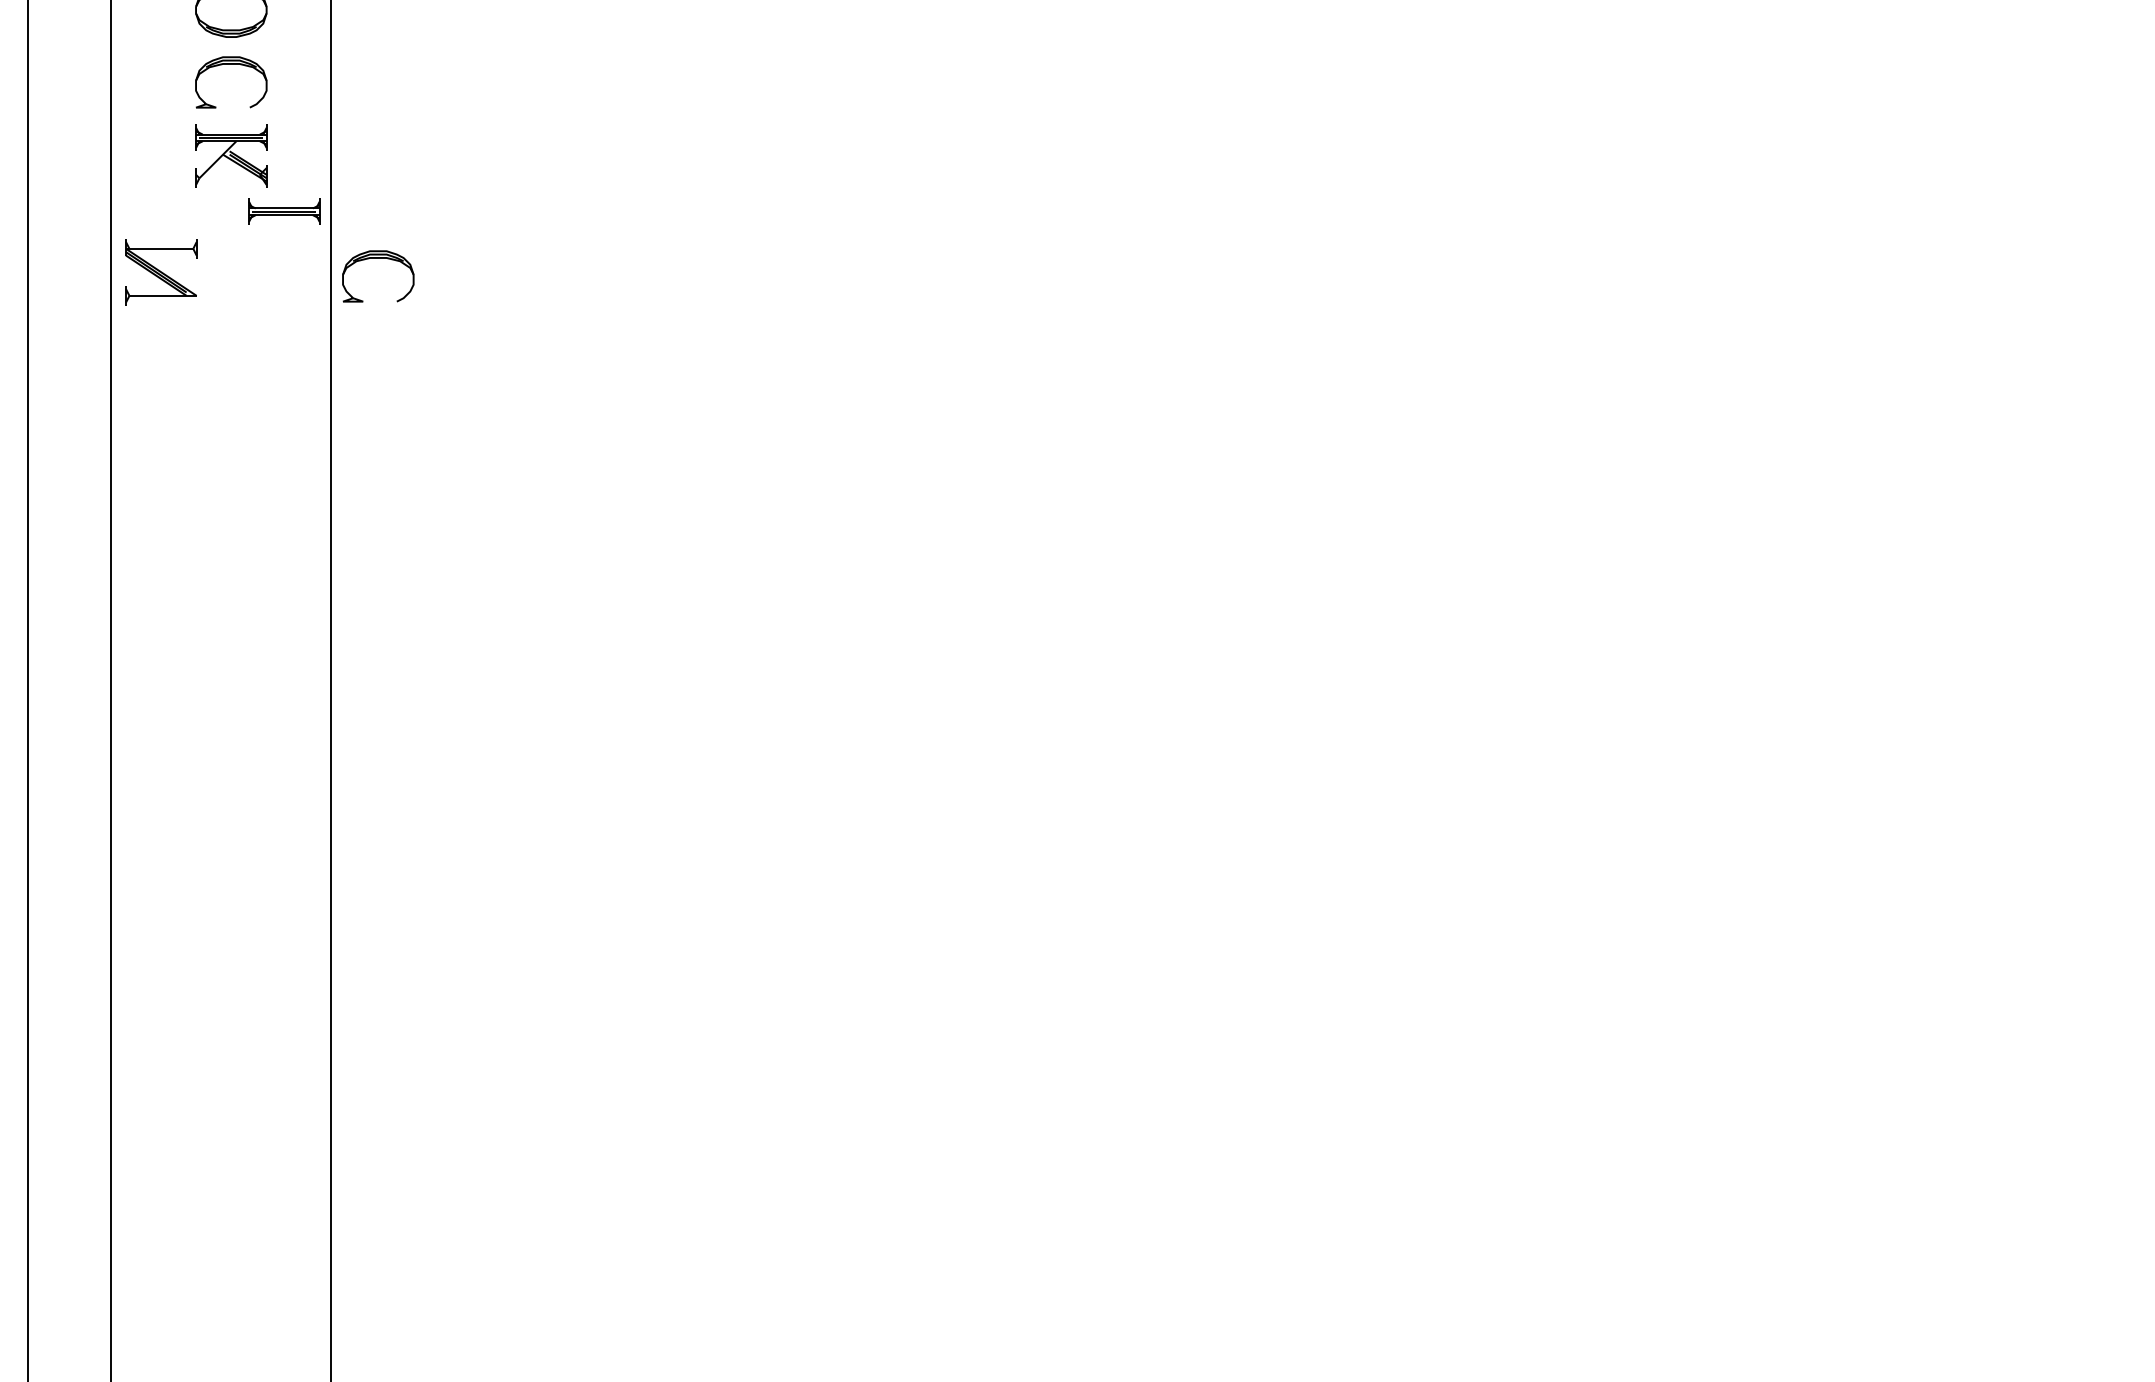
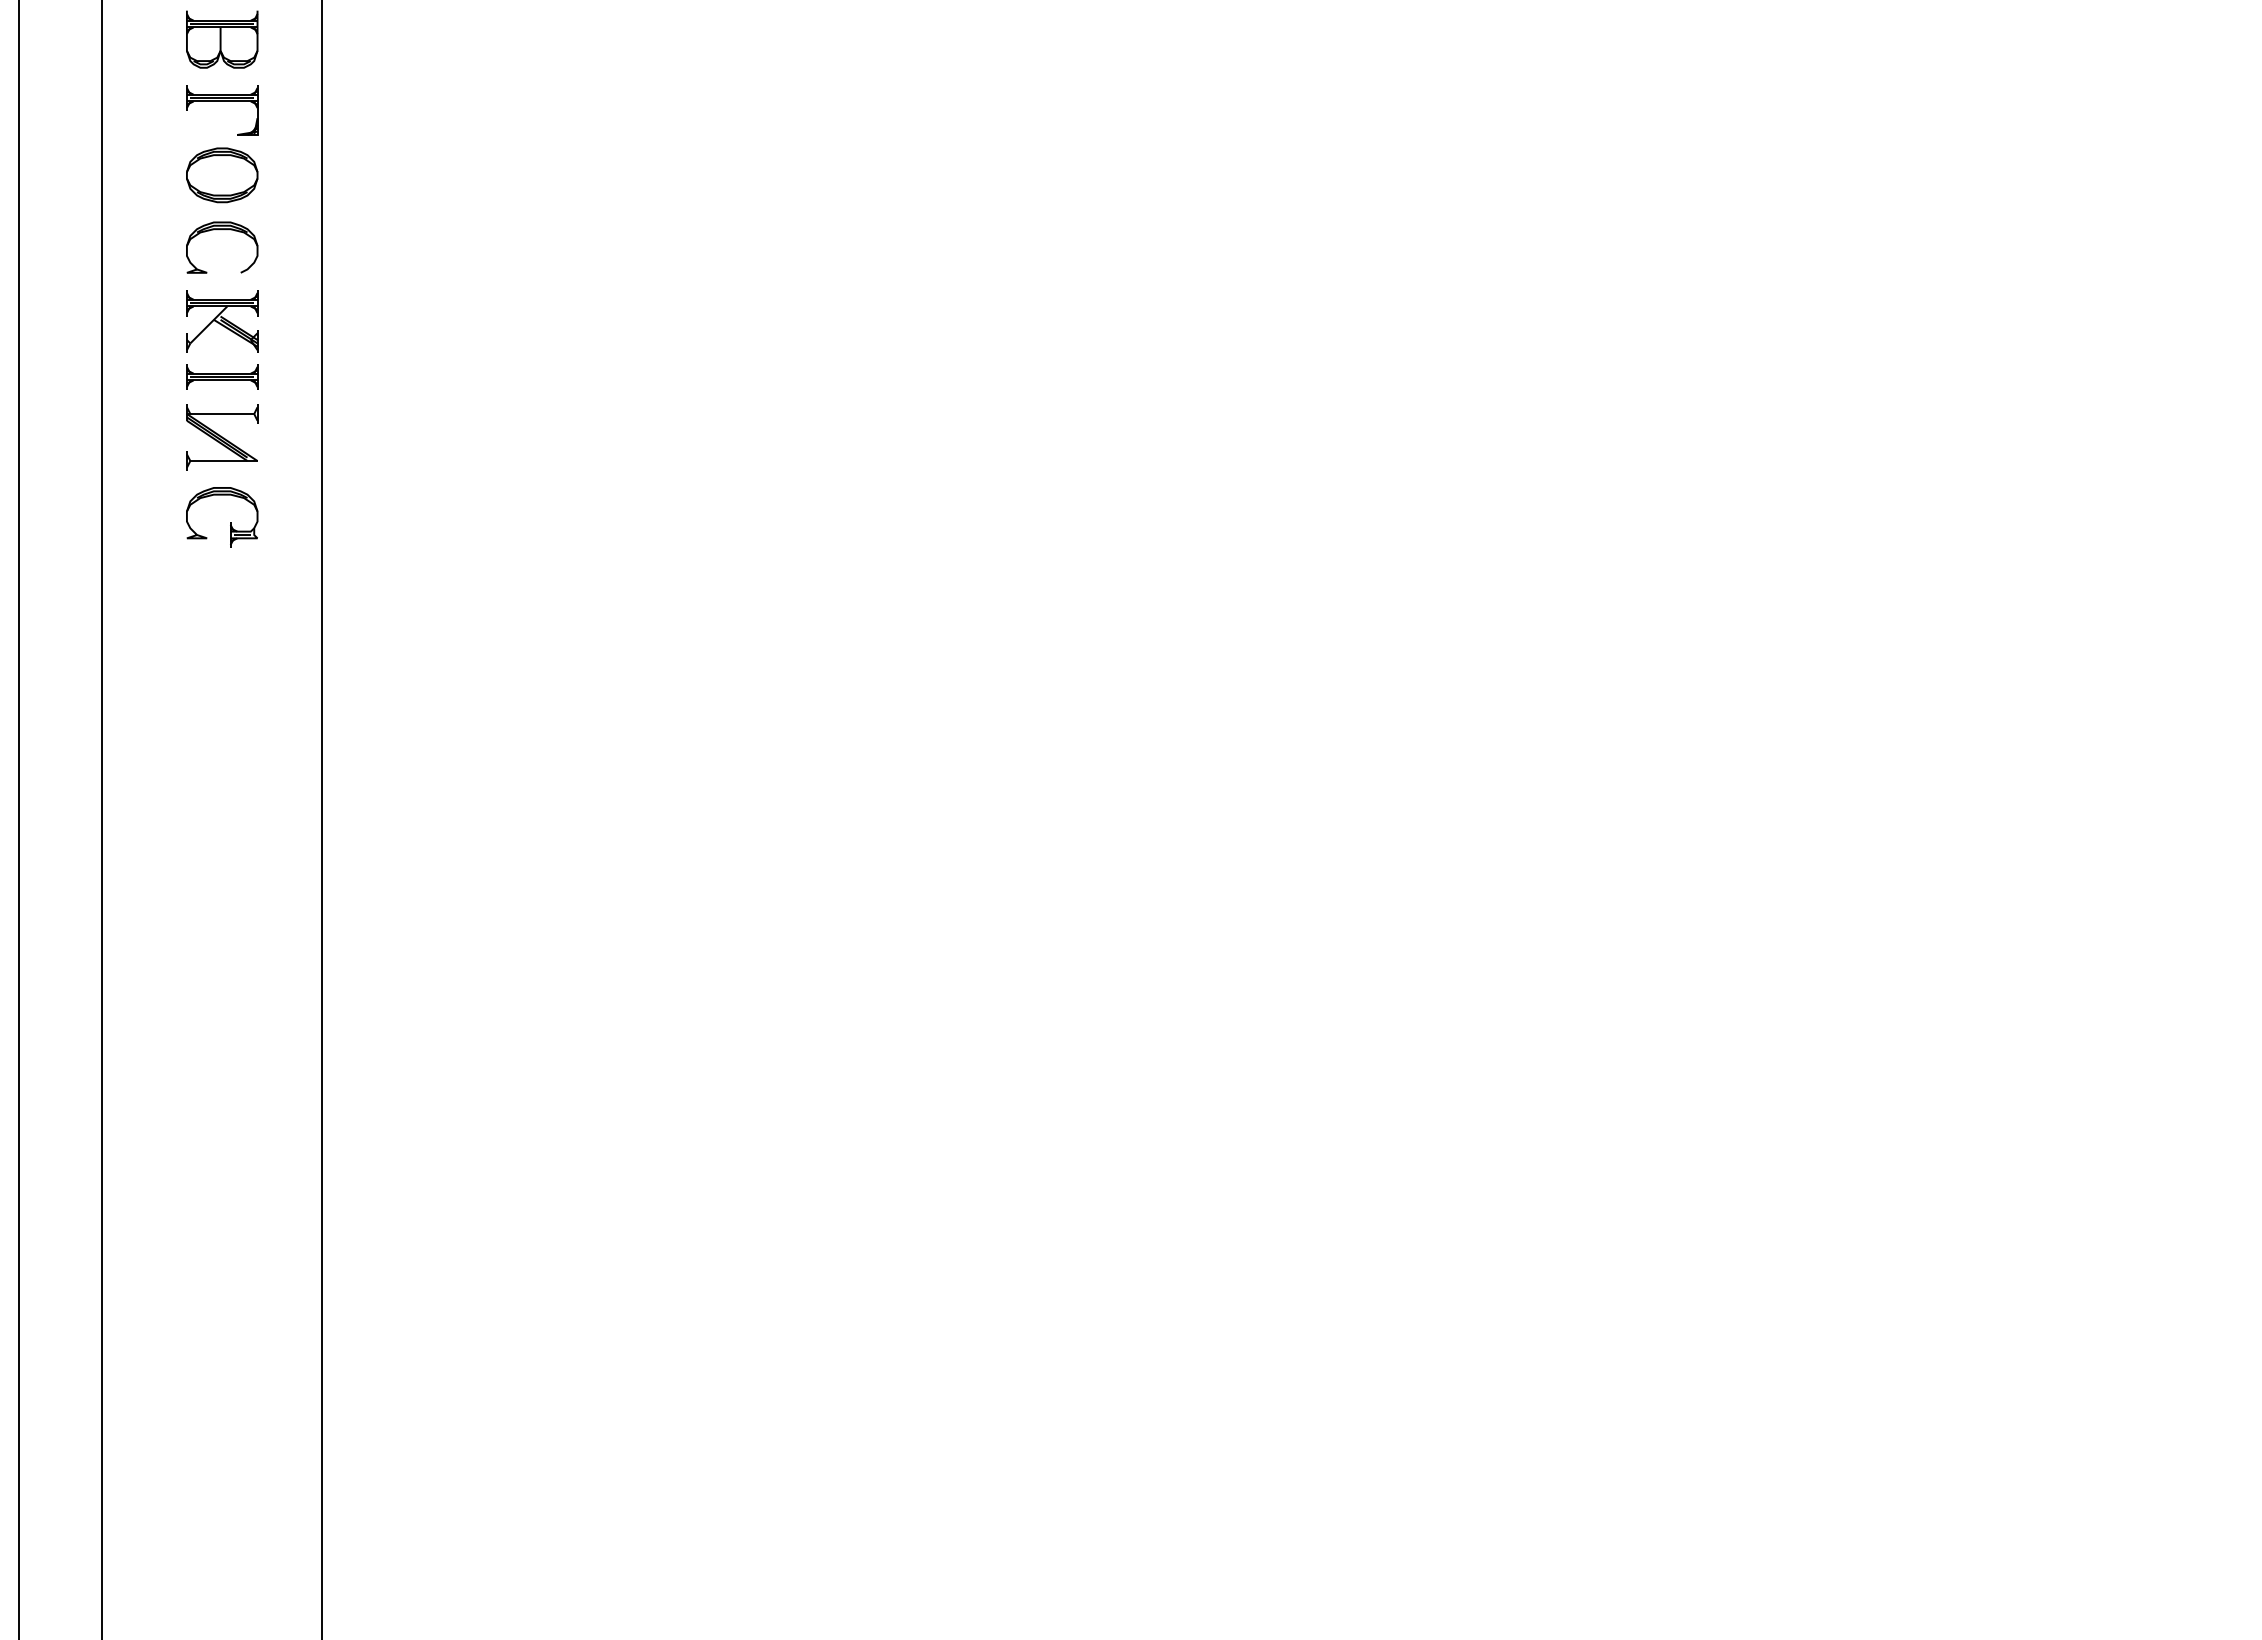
part: (284, 211) -> (222, 376), moved
part: (378, 259) -> (369, 424), removed
part: (161, 272) -> (222, 437), moved
part: (239, 357) -> (230, 522), added

